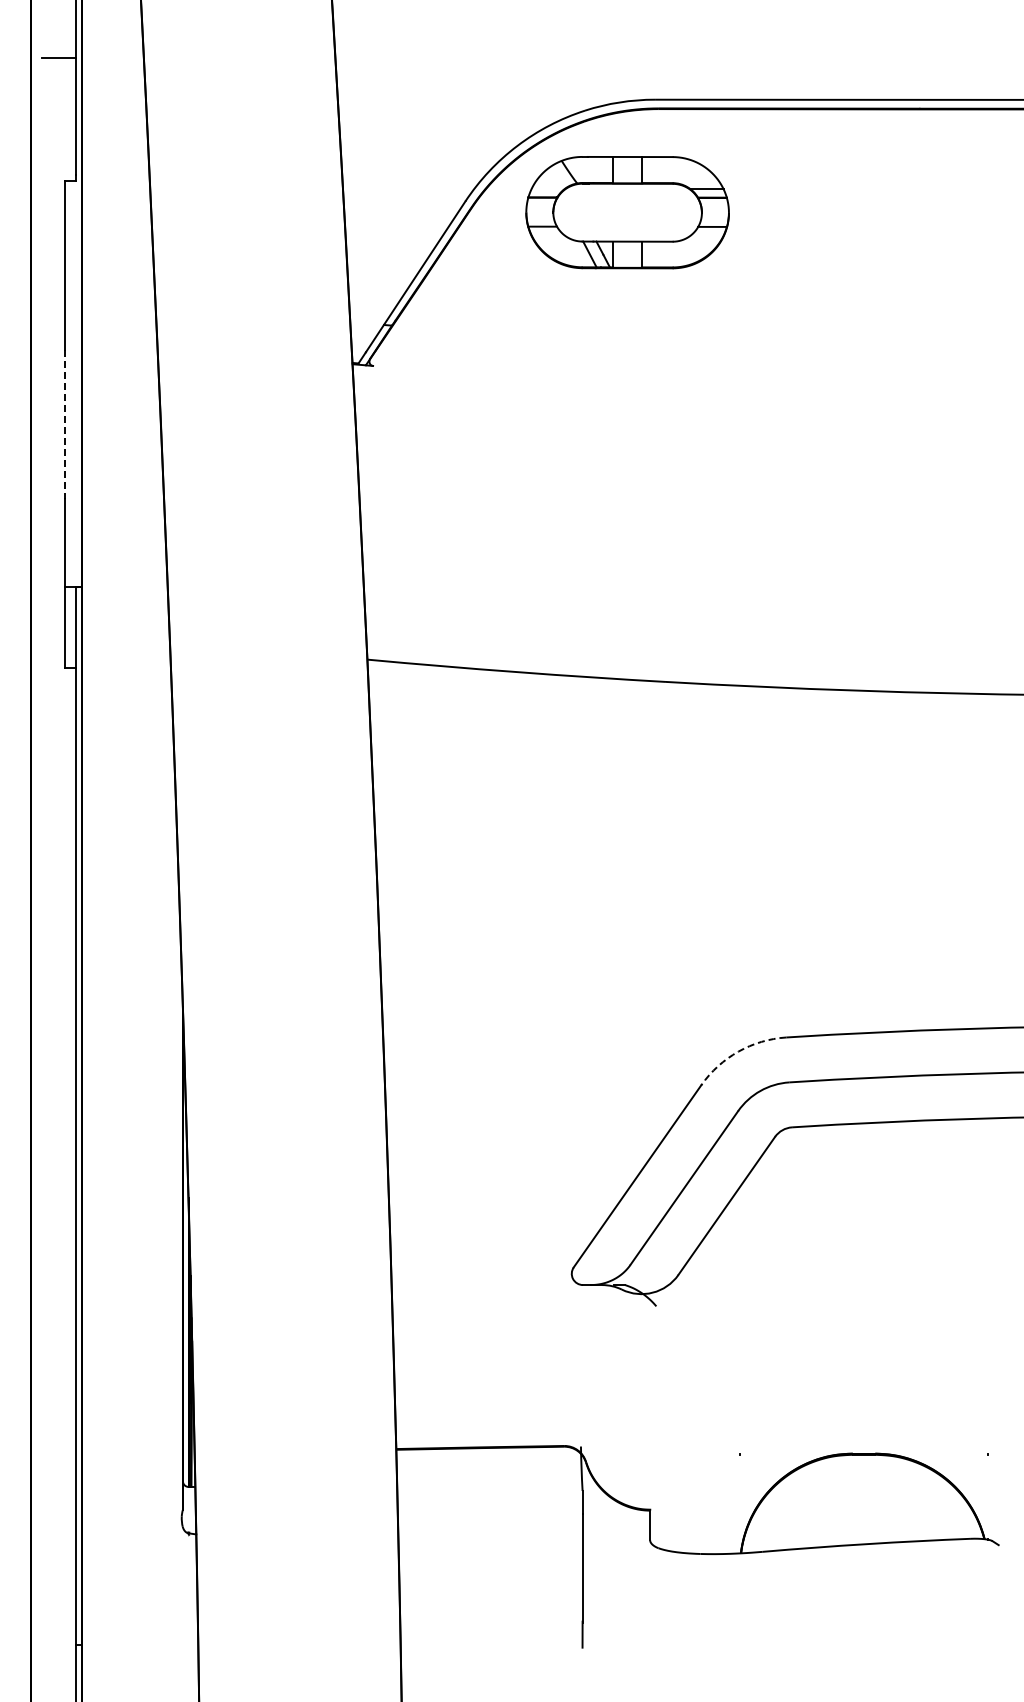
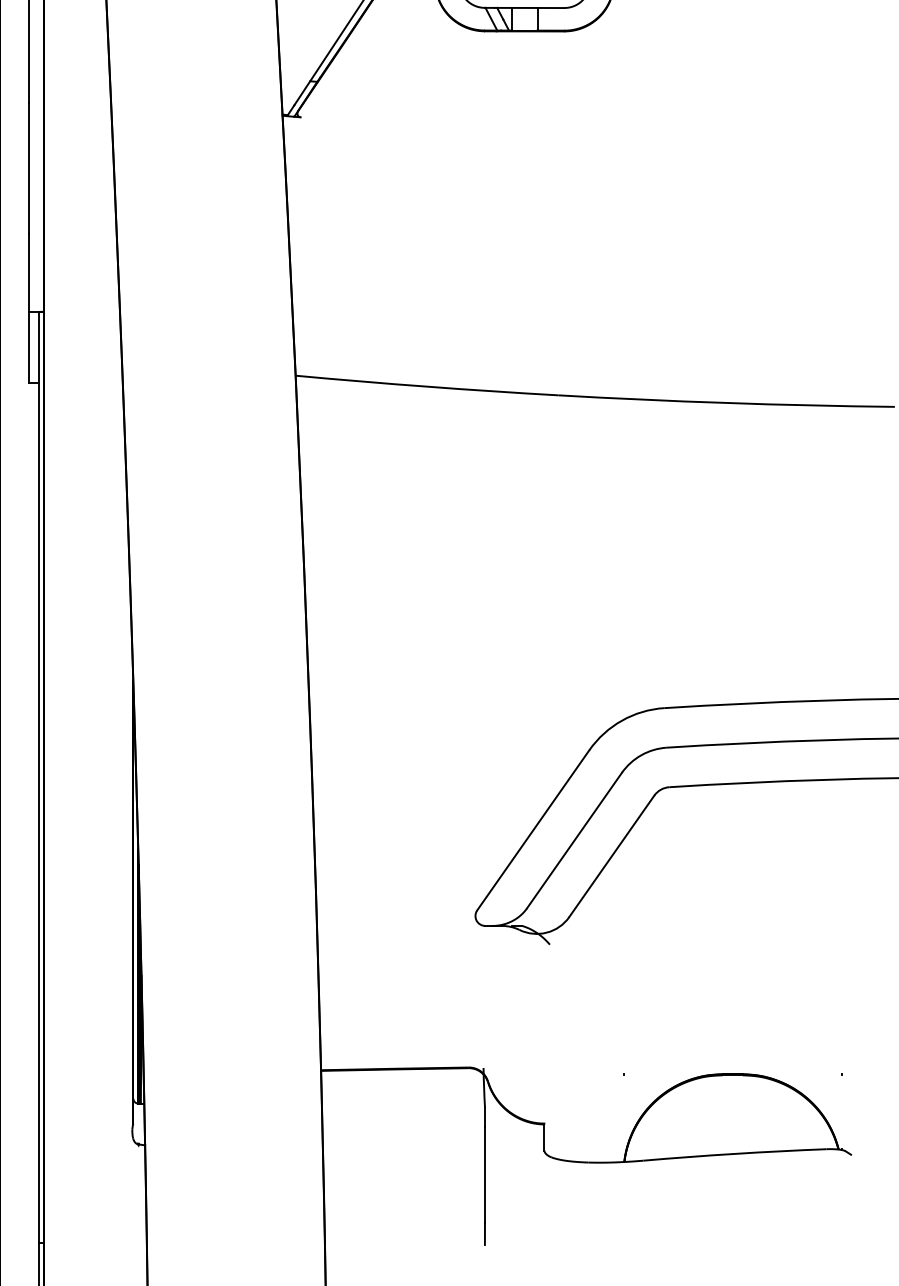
line: (64, 424) -> (29, 168), dashed -> solid
arc: (738, 1051) -> (622, 720), dashed -> solid

